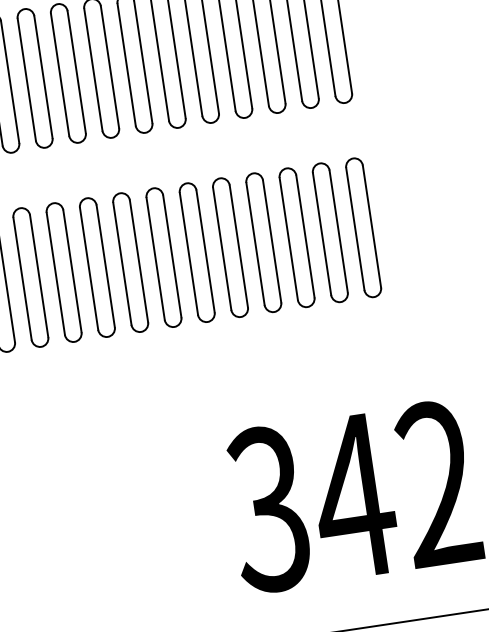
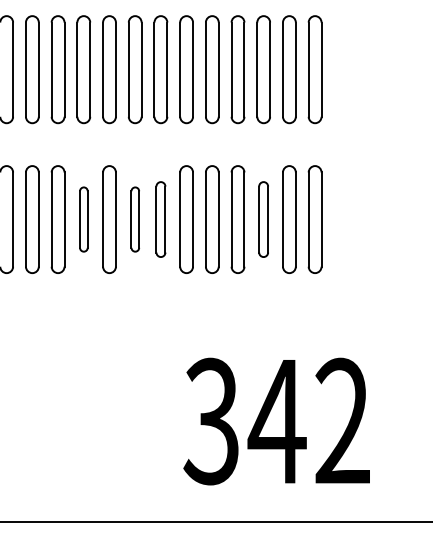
part: (296, 237) -> (263, 219), size x0.7
part: (163, 257) -> (160, 219), size x0.7
part: (131, 262) -> (135, 219), size x0.6
part: (63, 272) -> (83, 219), size x0.6

